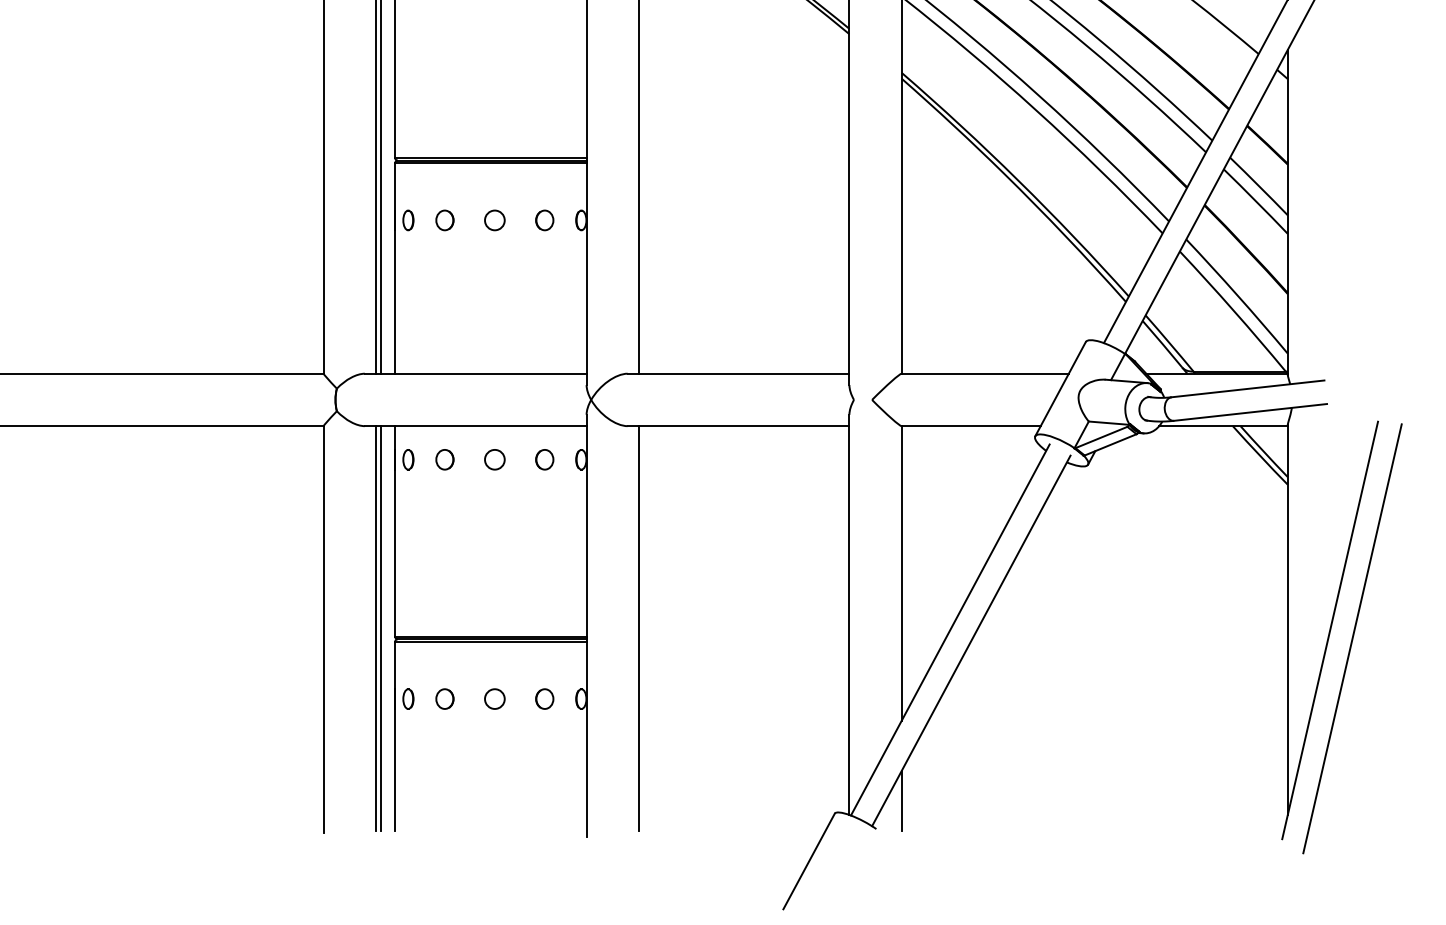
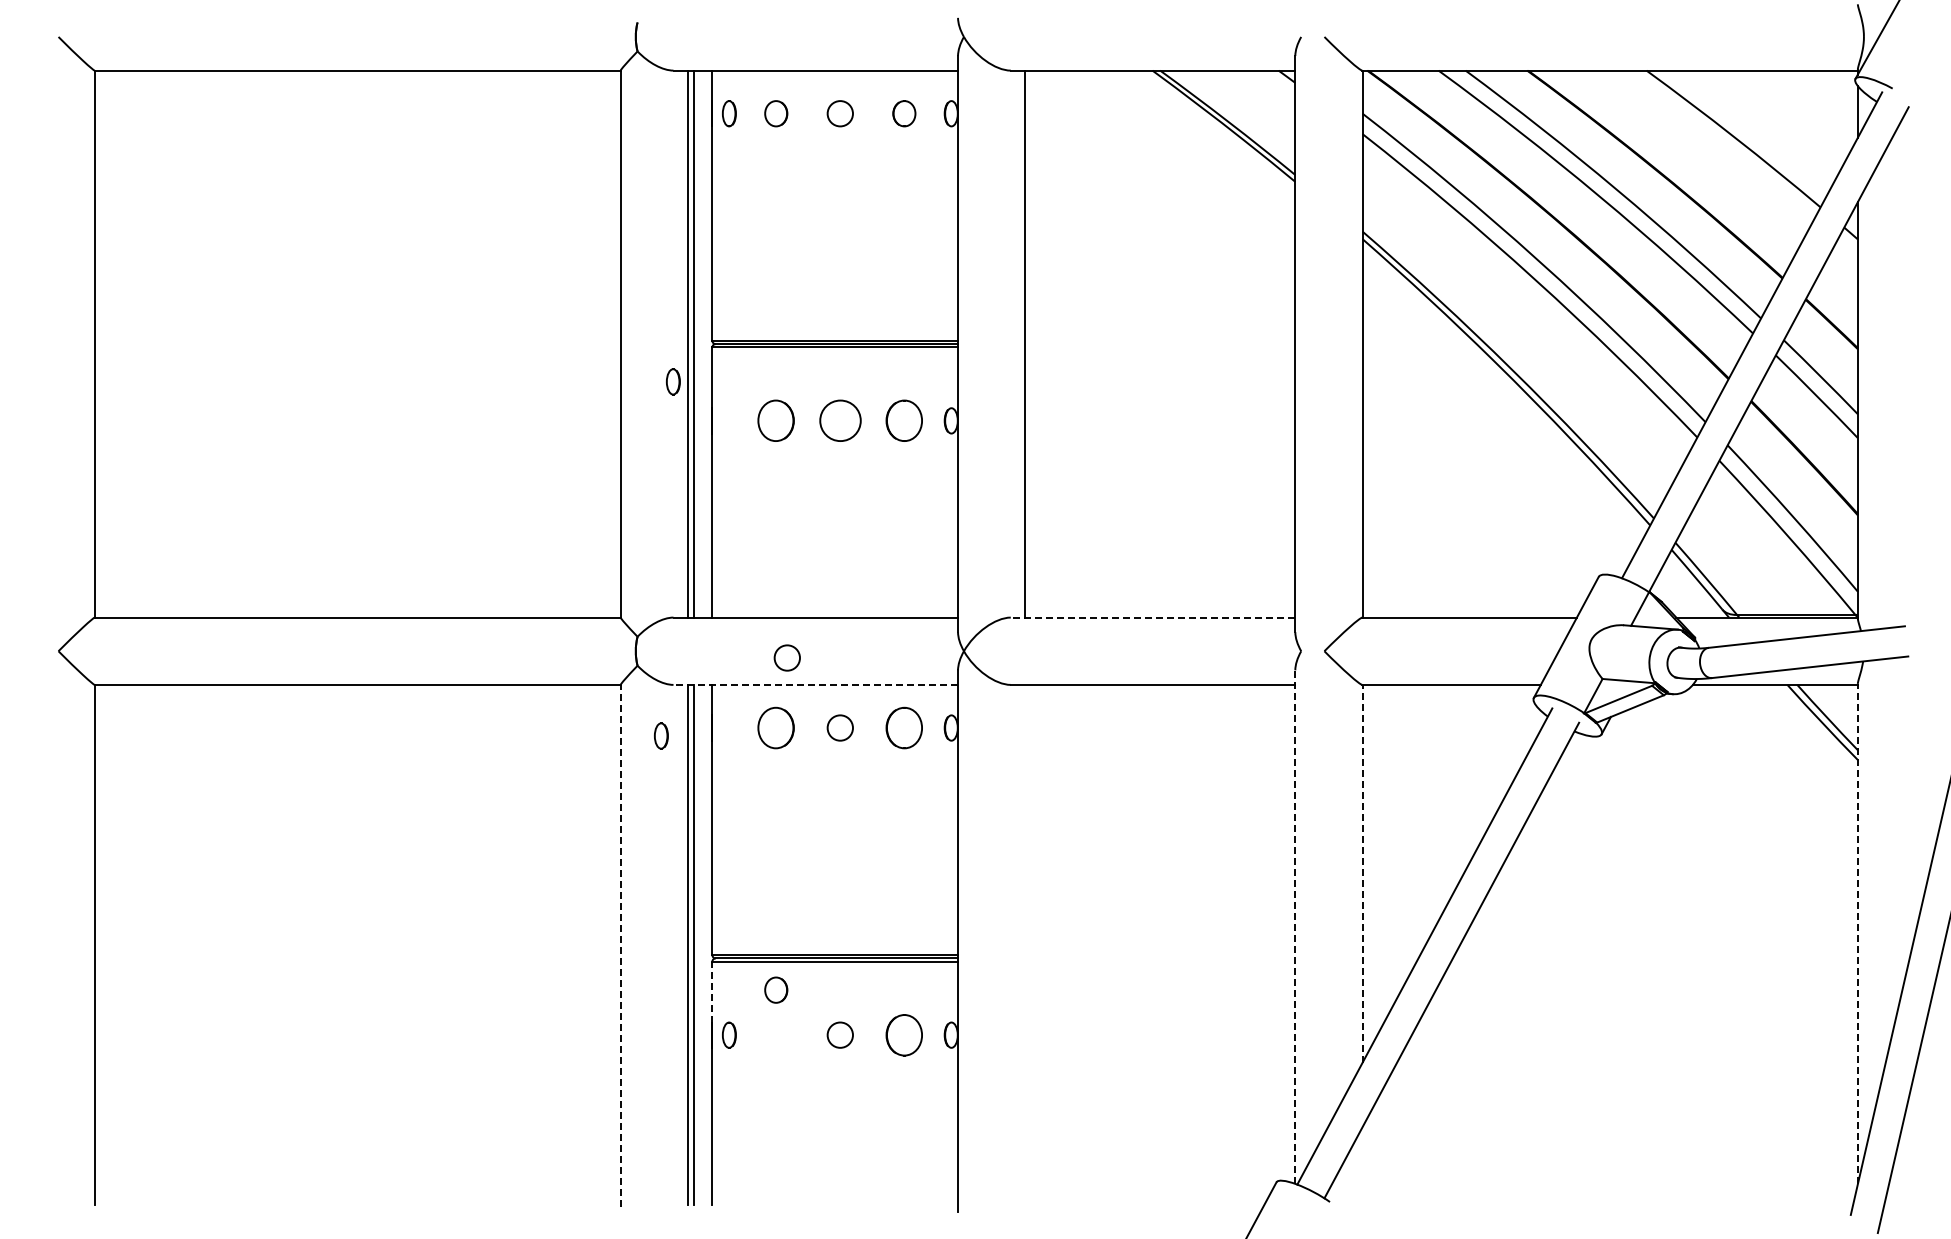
part: (408, 220) -> (673, 381), moved
part: (445, 220) -> (776, 420), size x1.6
circle: (494, 220) -> (839, 420), size x1.6
part: (544, 220) -> (904, 420), size x1.6
line: (738, 373) -> (1152, 617), solid -> dashed
circle: (452, 404) -> (786, 657), added
line: (475, 425) -> (815, 684), solid -> dashed
part: (408, 459) -> (661, 735), moved
part: (445, 459) -> (776, 727), size x1.6
part: (544, 459) -> (904, 727), size x1.6
line: (901, 573) -> (1362, 873), solid -> dashed
line: (849, 615) -> (1295, 927), solid -> dashed
line: (1287, 619) -> (1857, 933), solid -> dashed
line: (639, 628) -> (1025, 944), removed
line: (323, 629) -> (620, 945), solid -> dashed
line: (395, 665) -> (712, 991), solid -> dashed
part: (445, 698) -> (776, 989), moved
part: (544, 698) -> (904, 1034), size x1.6
line: (901, 800) -> (1362, 1165), removed

